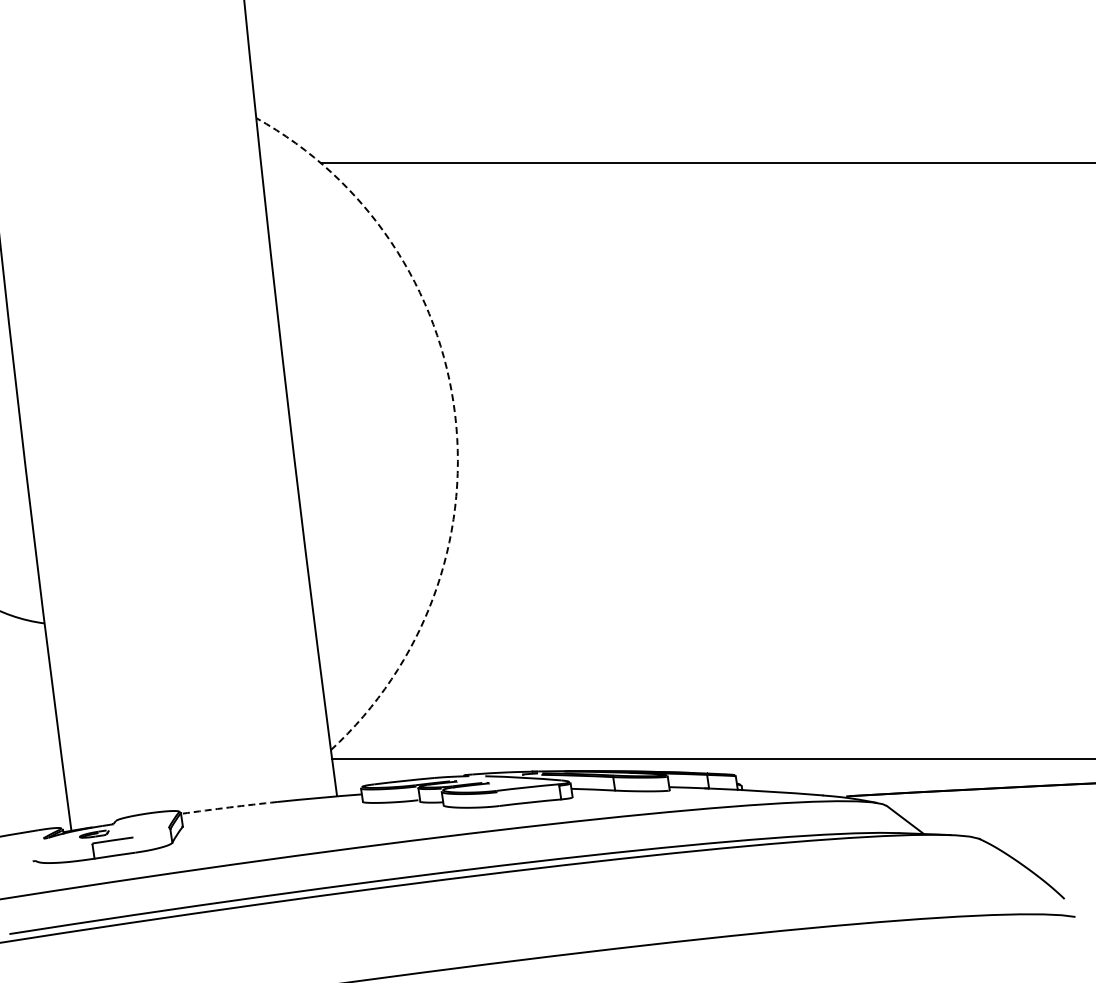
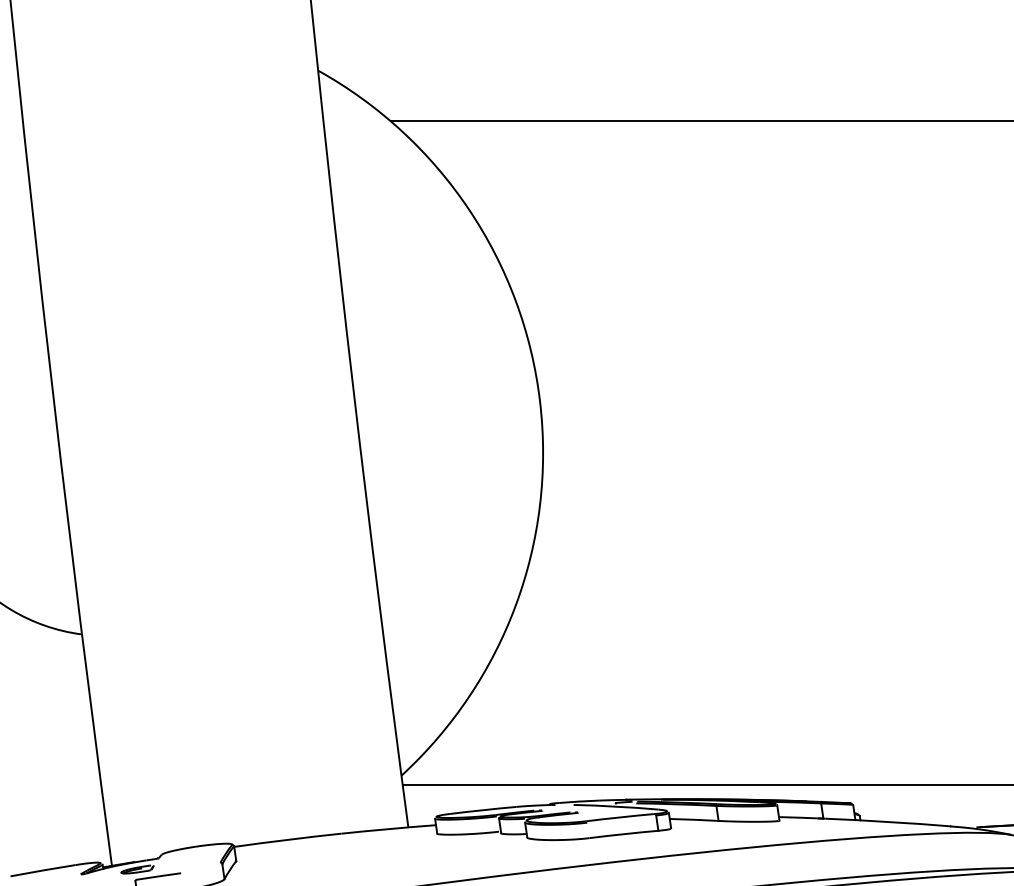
arc: (455, 414) -> (540, 401), dashed -> solid
arc: (229, 807) -> (288, 839), dashed -> solid

